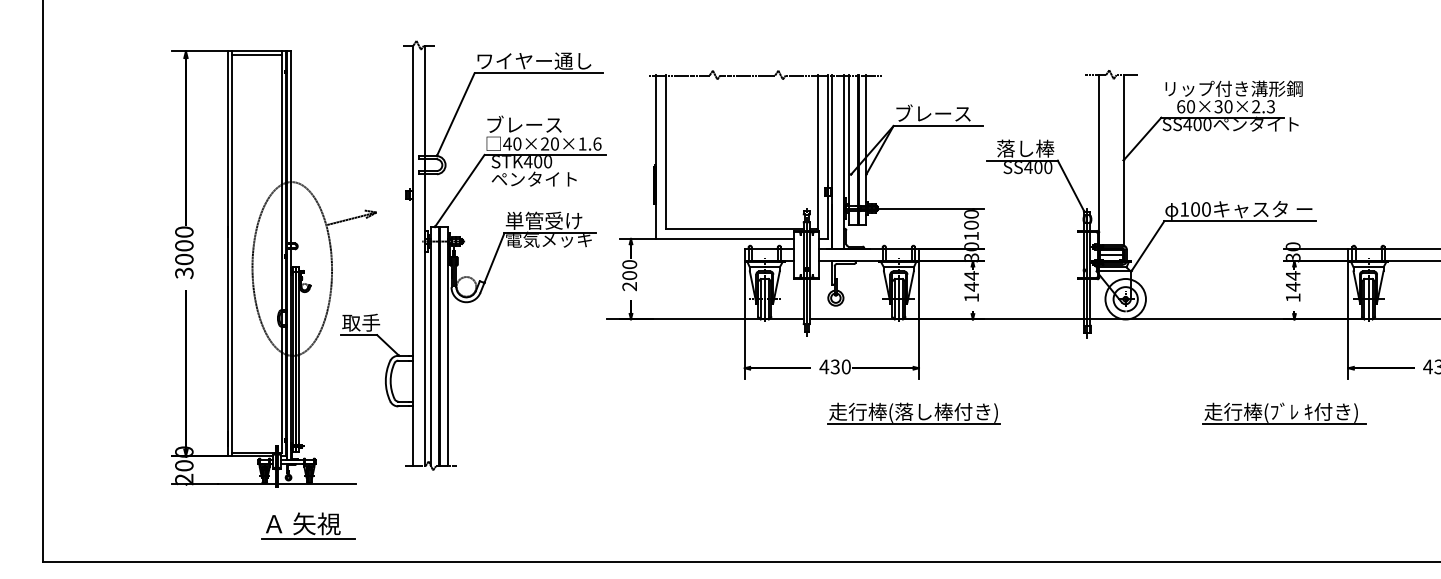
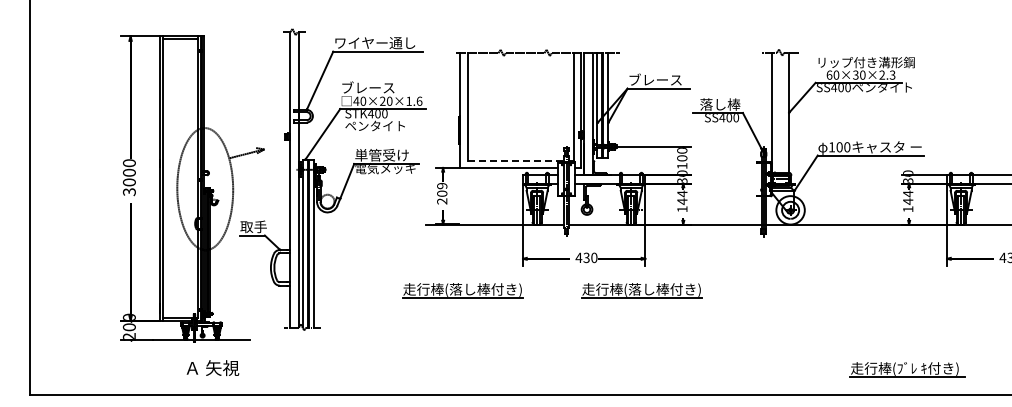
line: (735, 228) -> (516, 160), solid -> dashed
text: (630, 265) -> (442, 186), 200 -> 209
part: (658, 413) -> (462, 290), added
part: (1285, 413) -> (907, 369), moved
line: (306, 538) -> (215, 378), removed

